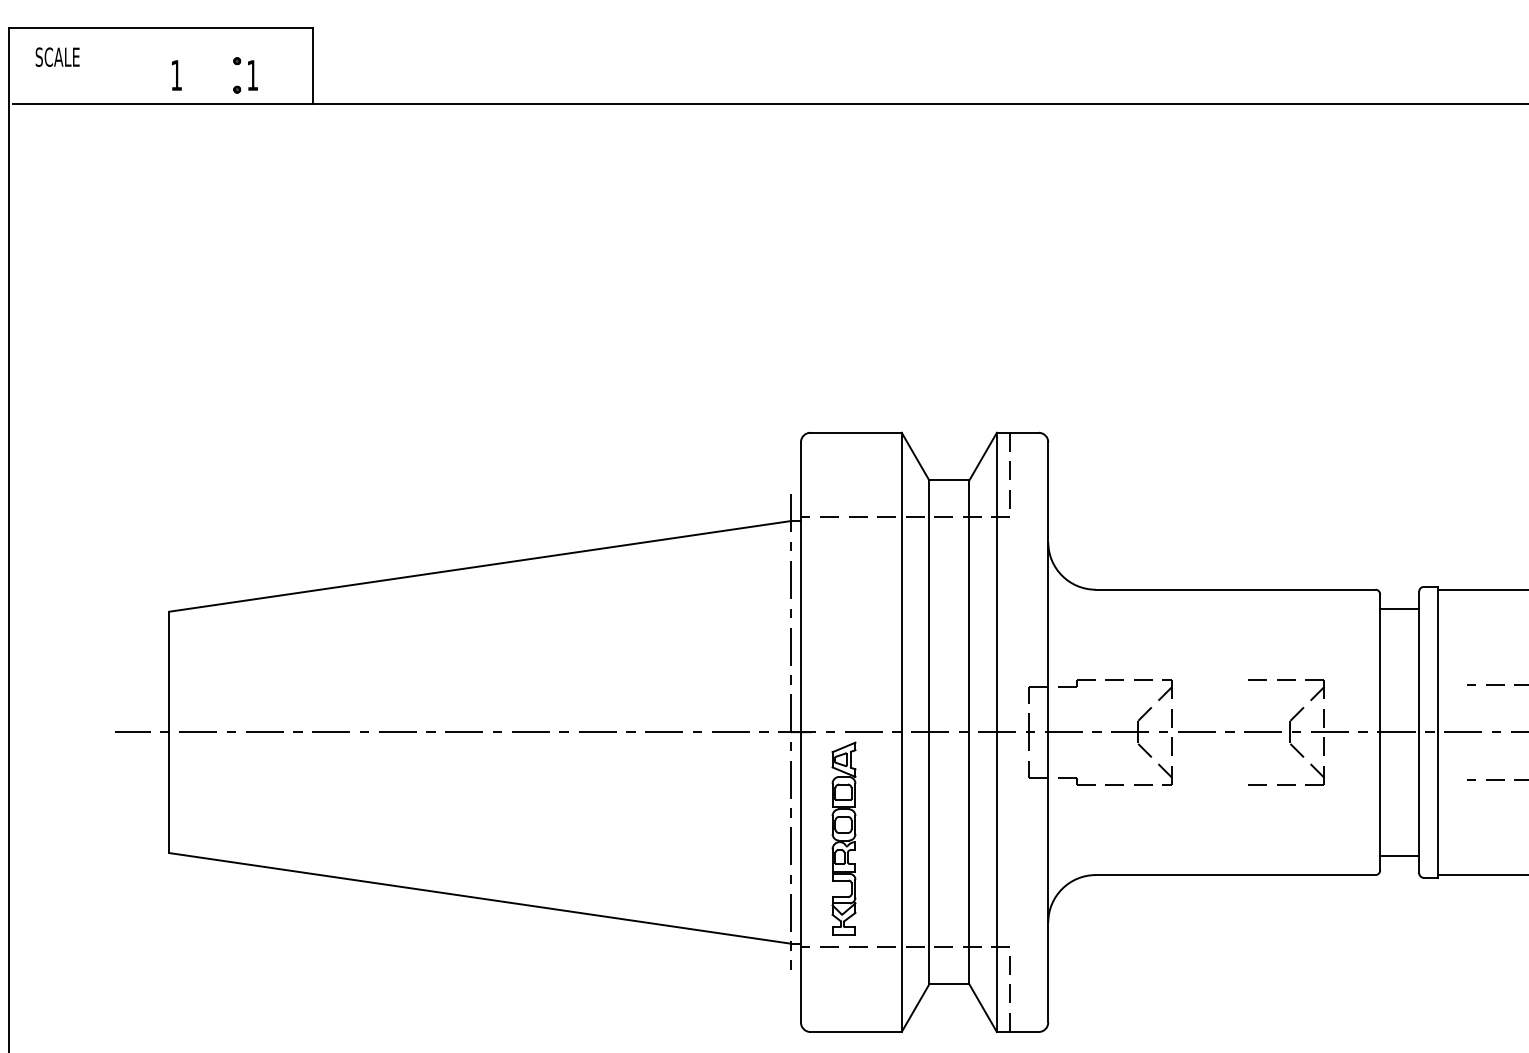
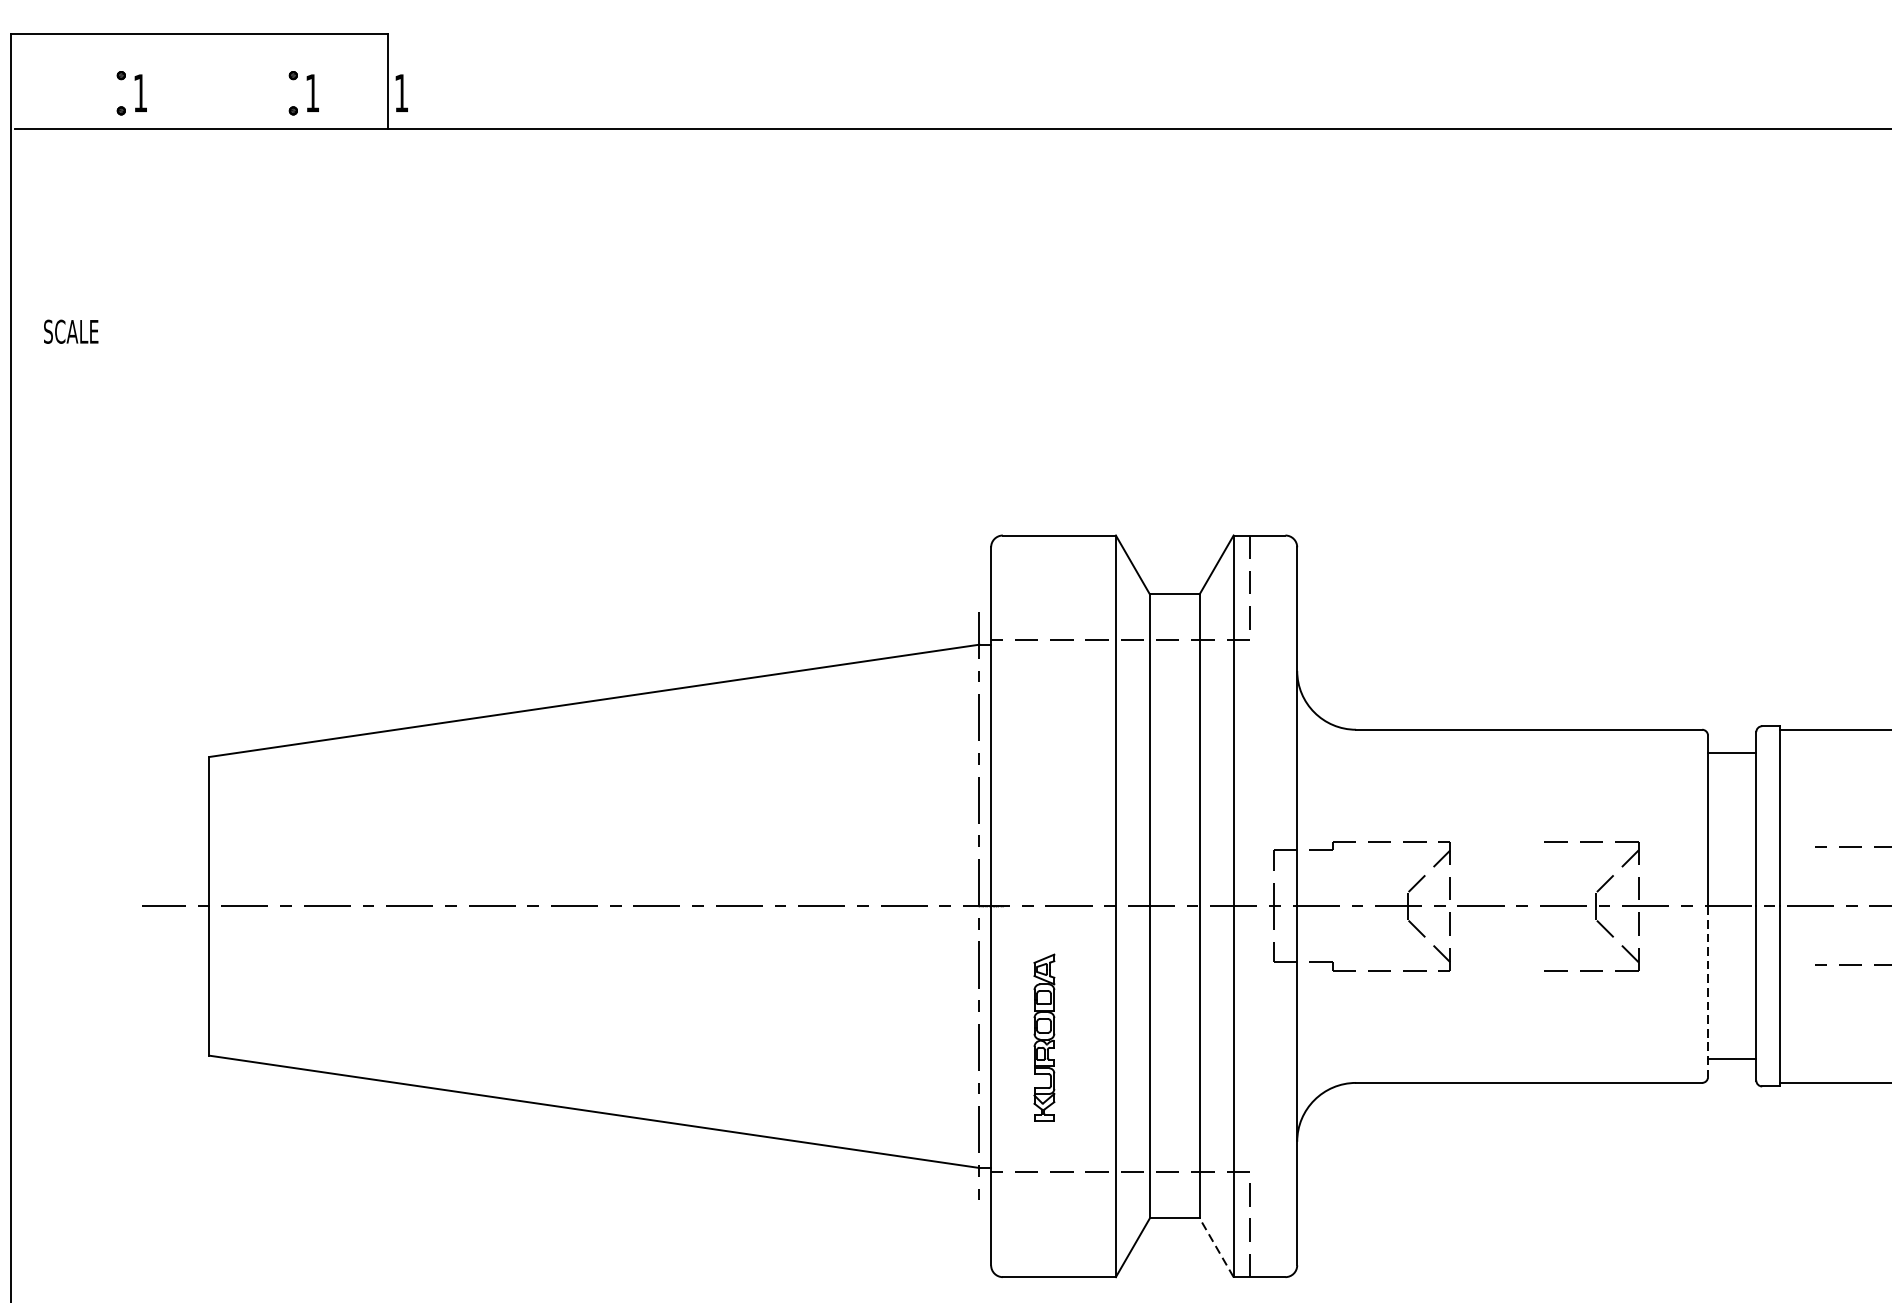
text: (57, 56) -> (70, 330), moved
part: (113, 75) -> (140, 93), added
text: (176, 75) -> (401, 93), moved
line: (1380, 801) -> (1708, 991), solid -> dashed
part: (843, 838) -> (1043, 1037), size x0.7
line: (982, 1007) -> (1215, 1246), solid -> dashed

